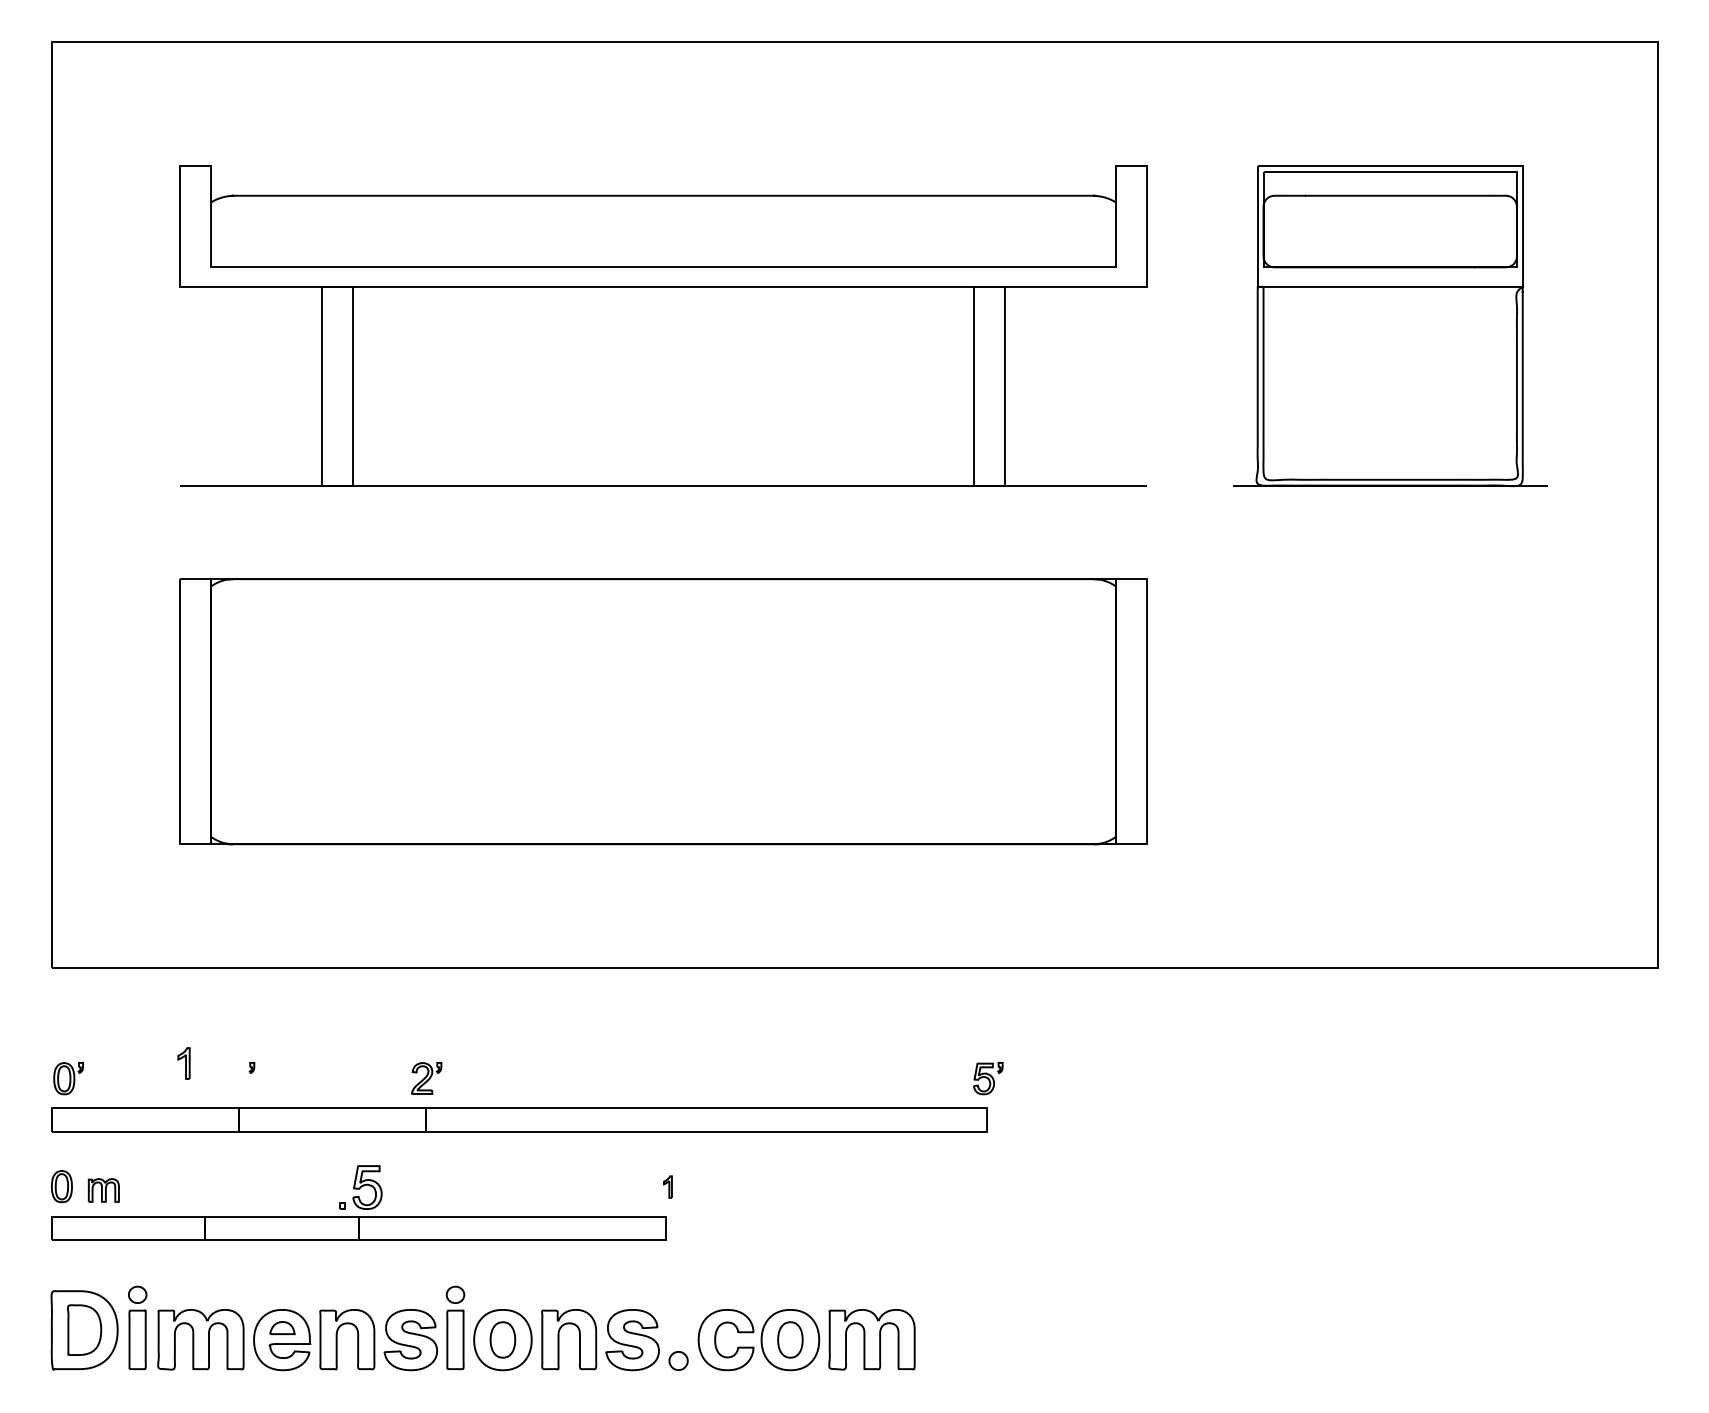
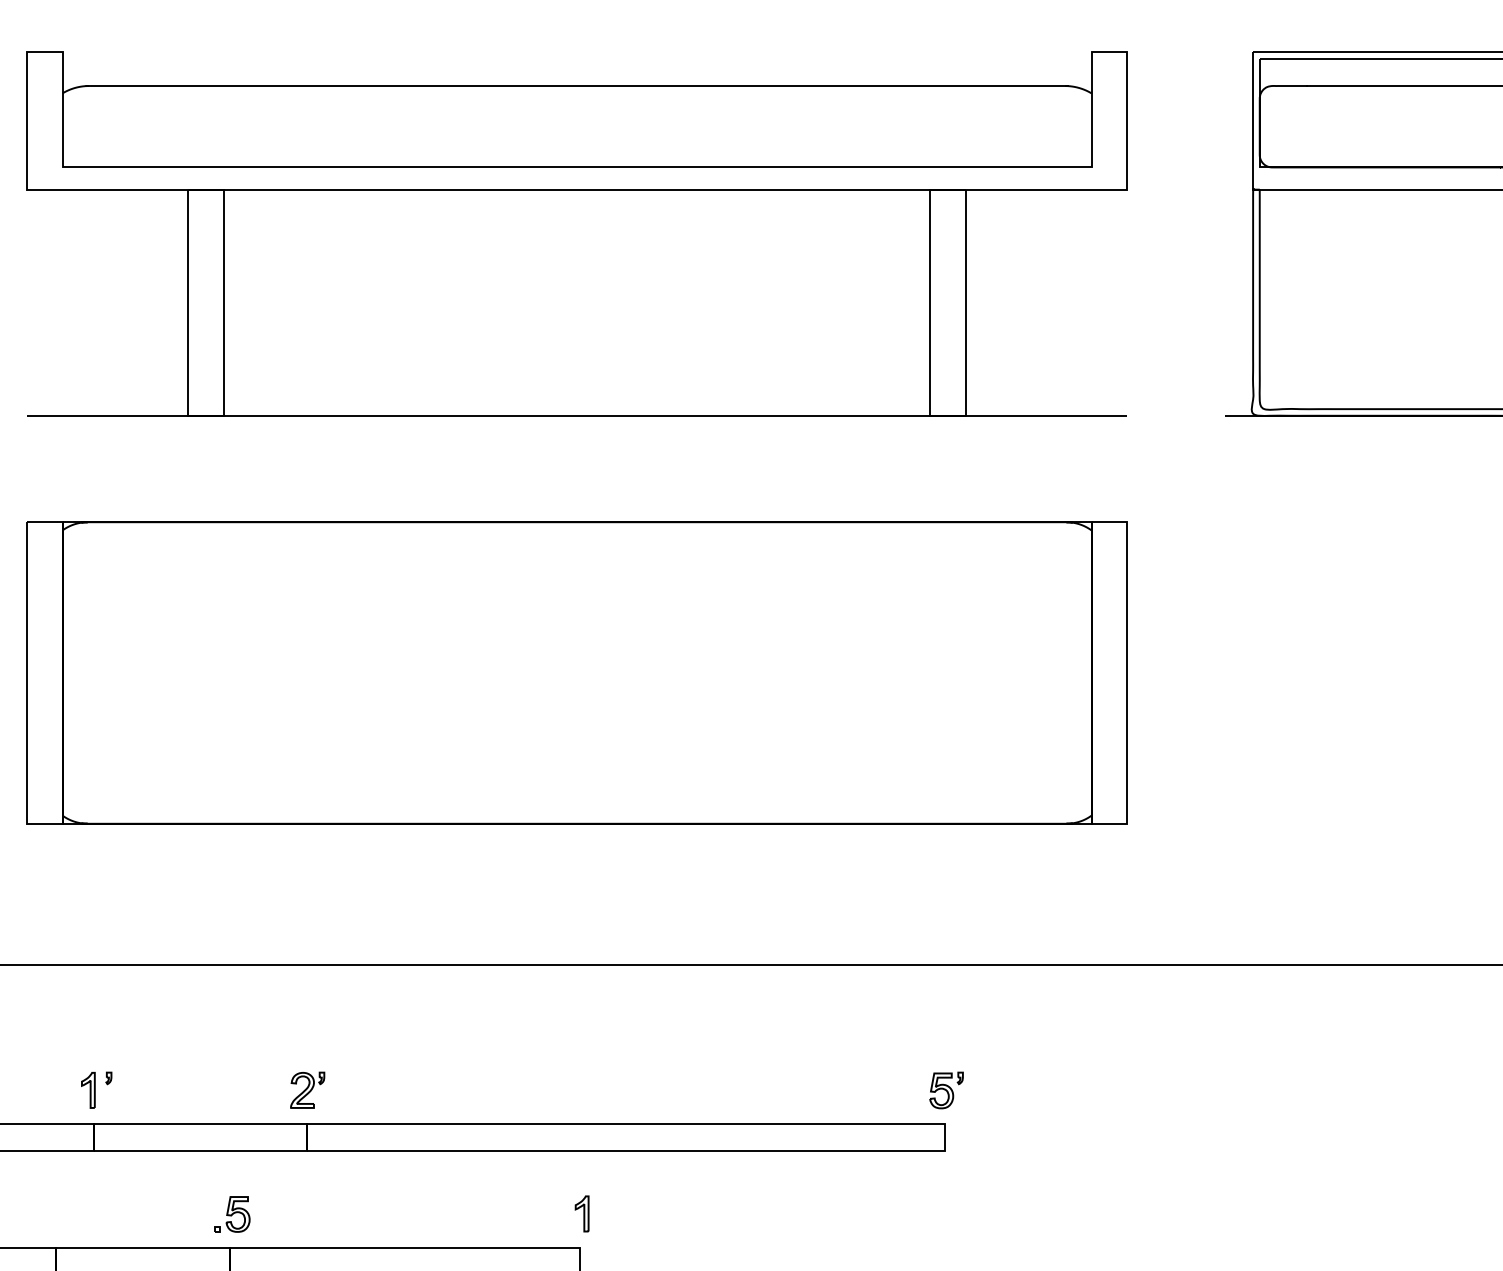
part: (183, 1063) -> (87, 1090), moved
part: (667, 1186) -> (581, 1213), size x1.43
part: (360, 1187) -> (232, 1214), size x0.71

